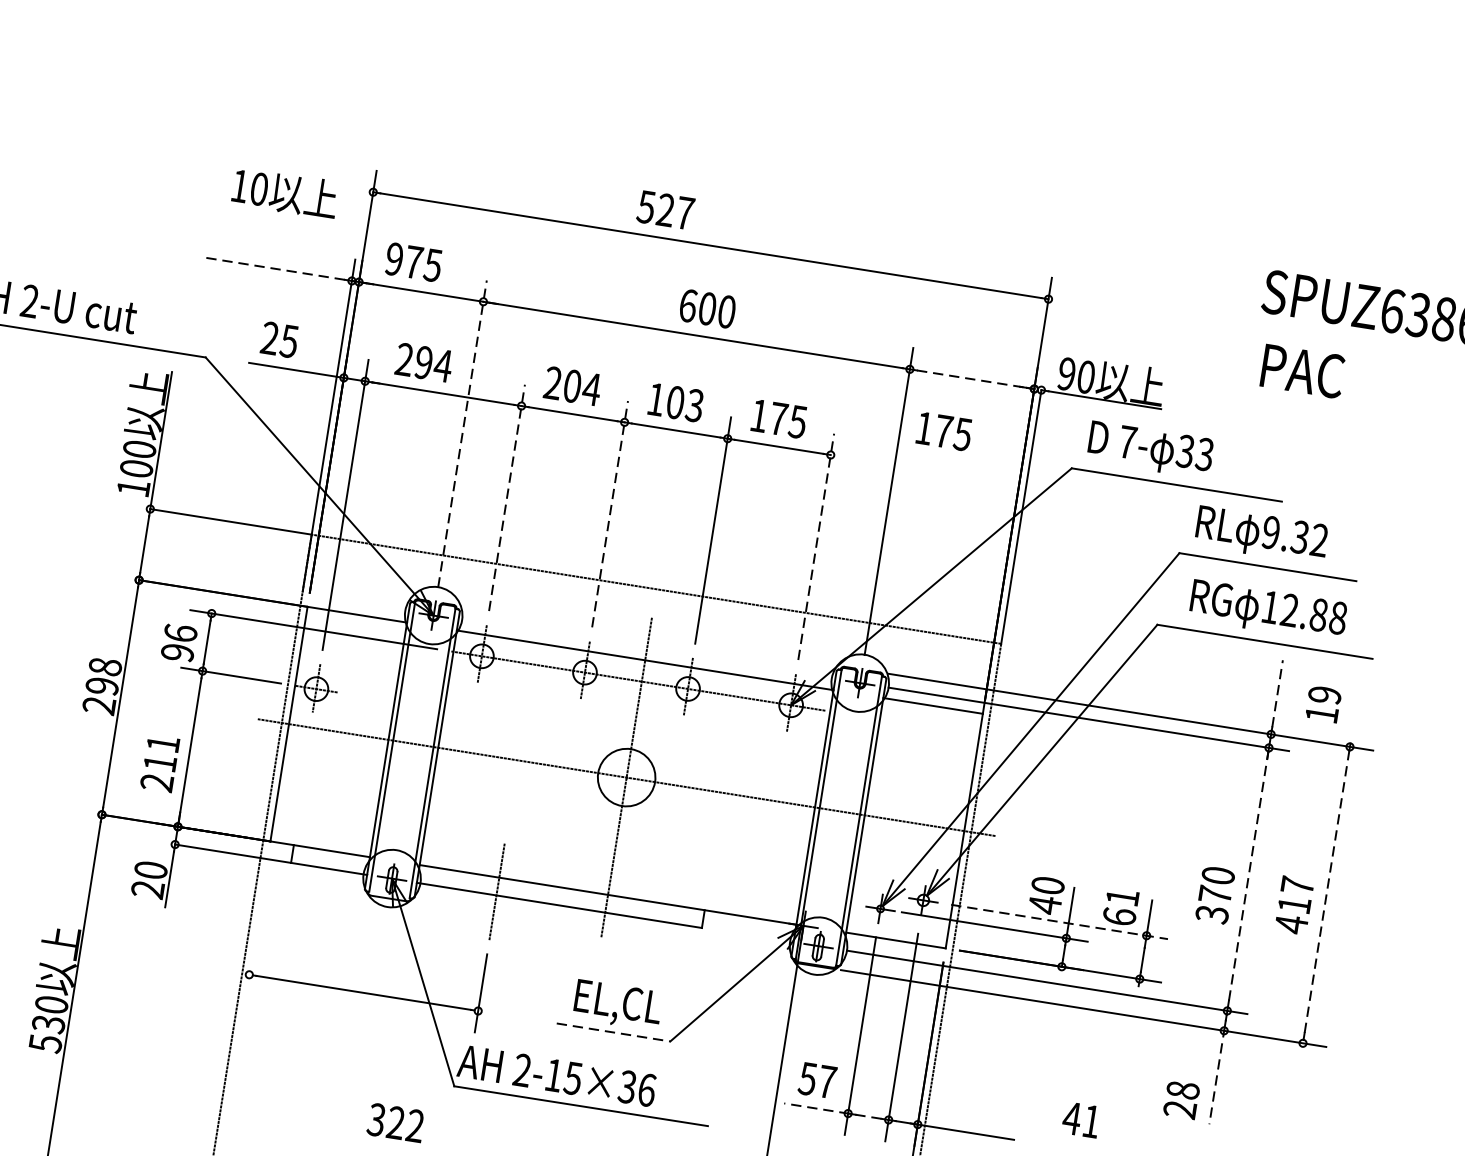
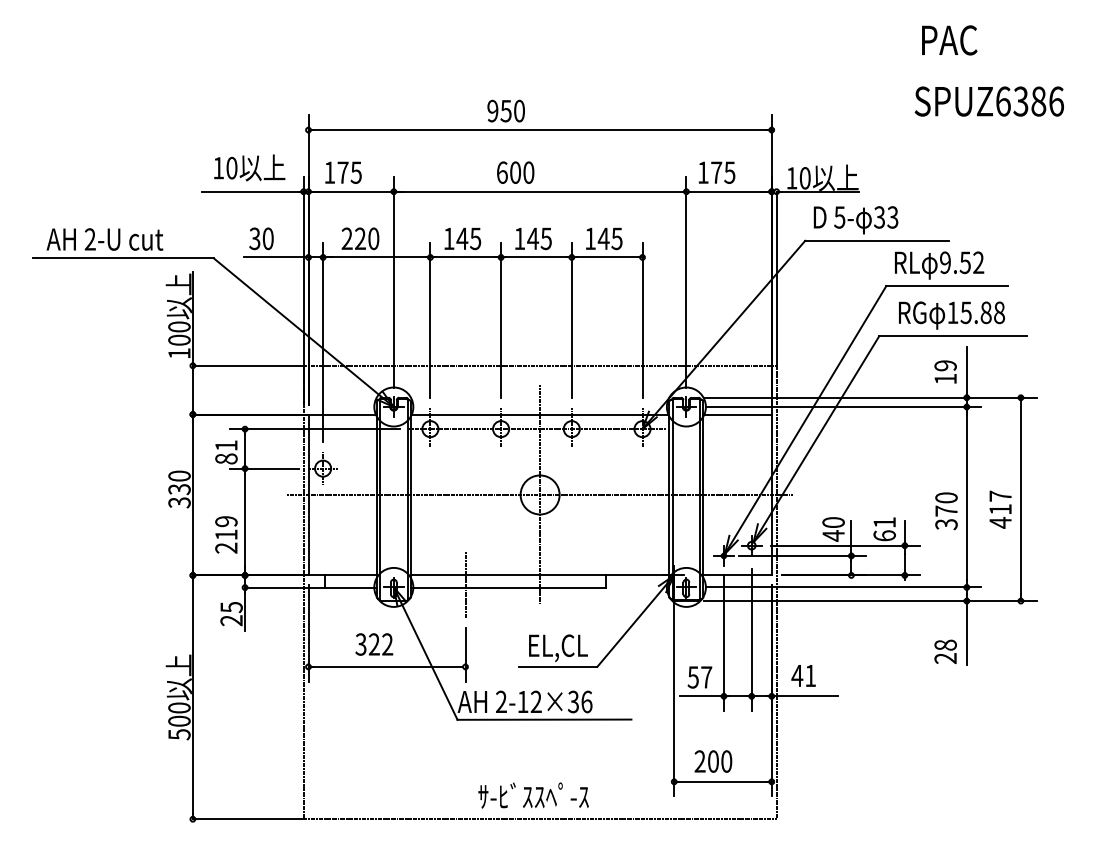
text: (285, 192) -> (249, 167), moved
text: (664, 209) -> (505, 110), 527 -> 950
text: (394, 258) -> (329, 172), 975 -> 175
line: (274, 268) -> (250, 191), dashed -> solid
text: (707, 308) -> (515, 172), moved
text: (279, 339) -> (261, 238), 25 -> 30
text: (434, 363) -> (367, 238), 294 -> 220
text: (1302, 371) -> (949, 40), moved
text: (1066, 374) -> (791, 178), 90 -> 10
line: (972, 378) -> (729, 191), dashed -> solid
text: (572, 385) -> (462, 238), 204 -> 145
text: (684, 403) -> (539, 238), 103 -> 145
text: (778, 418) -> (603, 238), 175 -> 145
text: (943, 431) -> (716, 172), moved
line: (462, 432) -> (393, 281), dashed -> solid
text: (1127, 442) -> (839, 217), 7- -> 5-
line: (507, 497) -> (430, 320), dashed -> solid
line: (610, 514) -> (501, 320), dashed -> solid
text: (1300, 536) -> (965, 262), 9.32 -> 9.52
line: (816, 546) -> (642, 320), dashed -> solid
text: (1288, 609) -> (965, 312), 12.88 -> 15.88
text: (179, 643) -> (226, 452), 96 -> 81
text: (102, 686) -> (179, 489), 298 -> 330
line: (1277, 693) -> (966, 369), dashed -> solid
text: (1323, 703) -> (945, 371), moved
text: (163, 743) -> (226, 521), 211 -> 219
text: (150, 870) -> (231, 607), 20 -> 25
line: (1248, 875) -> (966, 494), dashed -> solid
line: (1326, 892) -> (1020, 497), dashed -> solid
line: (1060, 921) -> (845, 545), dashed -> solid
line: (257, 926) -> (308, 633), added
text: (48, 1023) -> (179, 720), 530 -> 500
line: (613, 1031) -> (558, 666), dashed -> solid
line: (1216, 1076) -> (966, 632), dashed -> solid
text: (572, 1077) -> (535, 701), 2-15×36 -> 2-12×36
line: (831, 1111) -> (712, 696), dashed -> solid
text: (1081, 1119) -> (803, 675), moved
text: (396, 1122) -> (374, 644), moved

